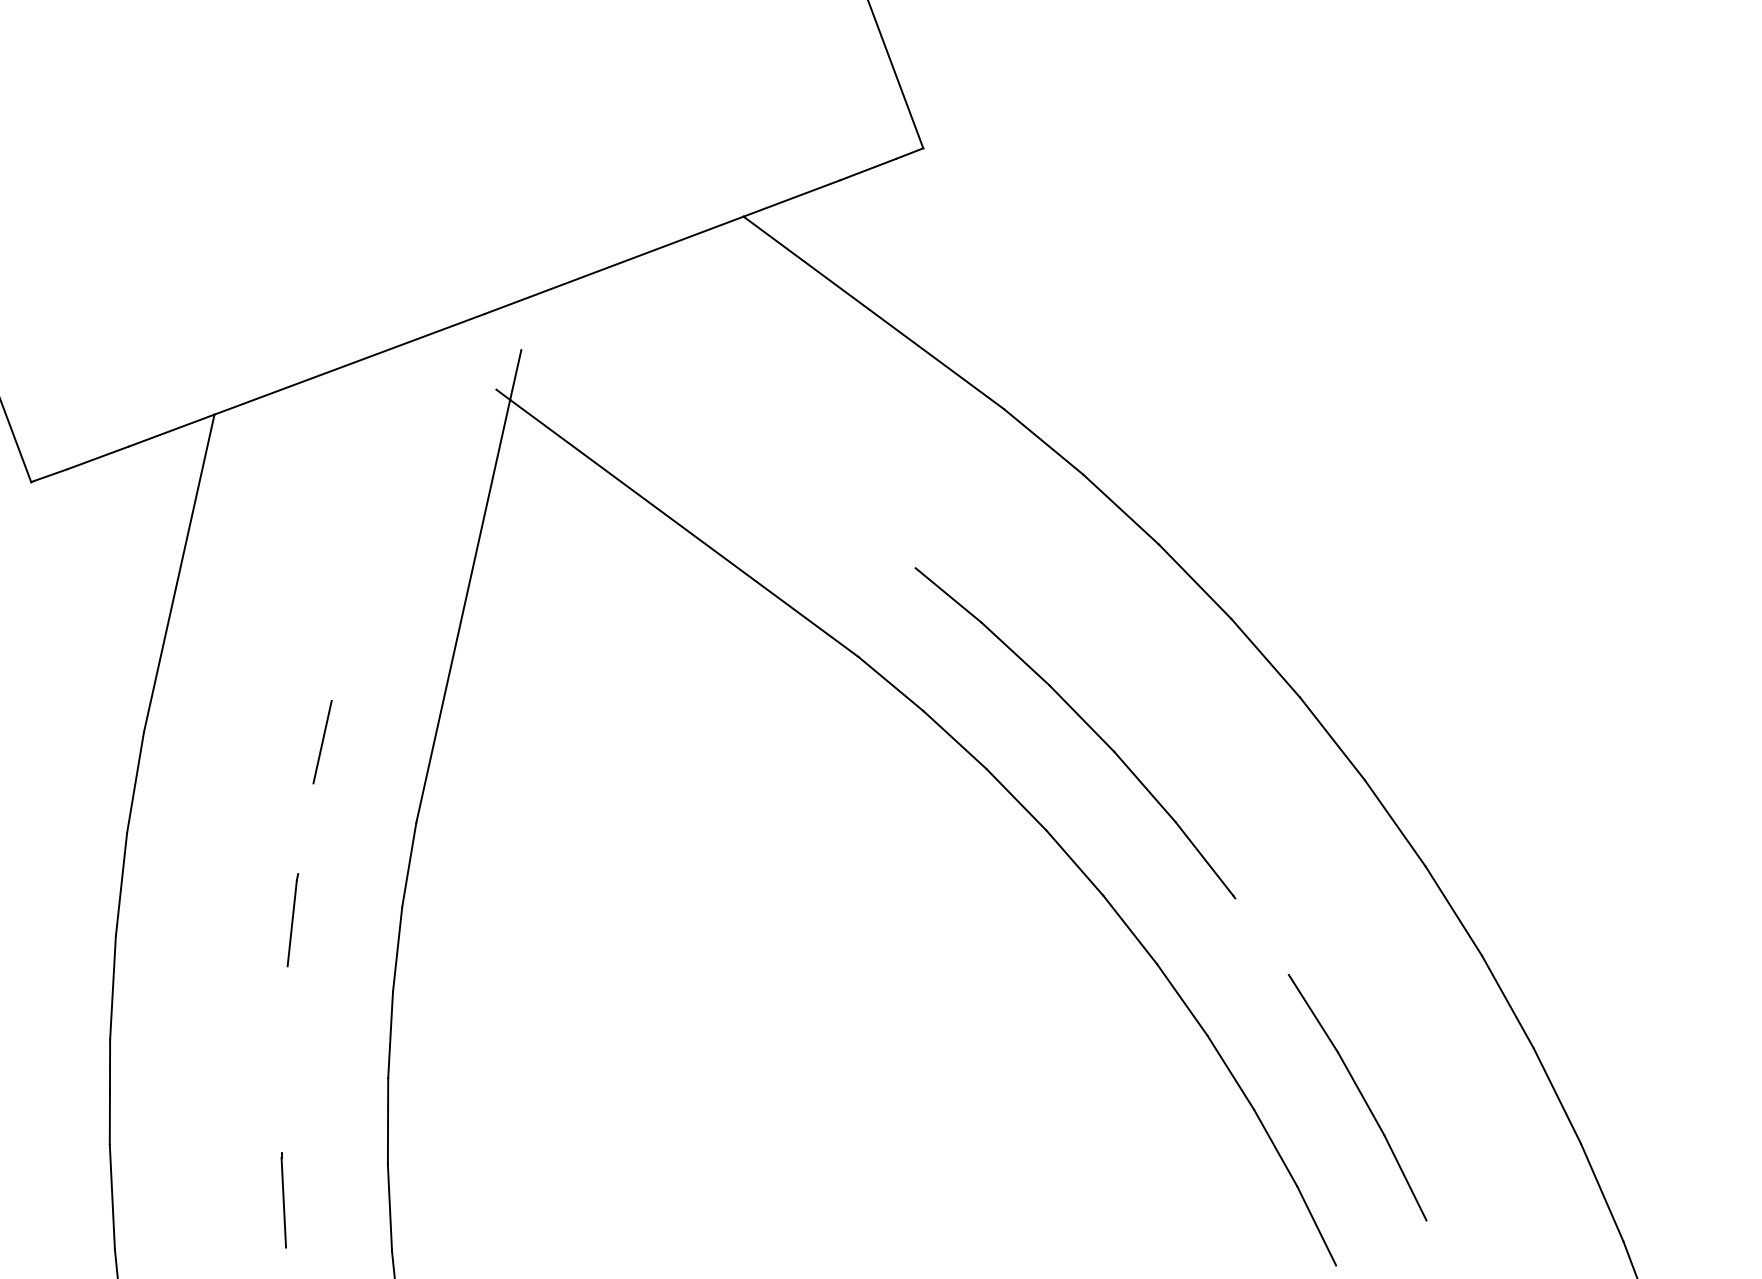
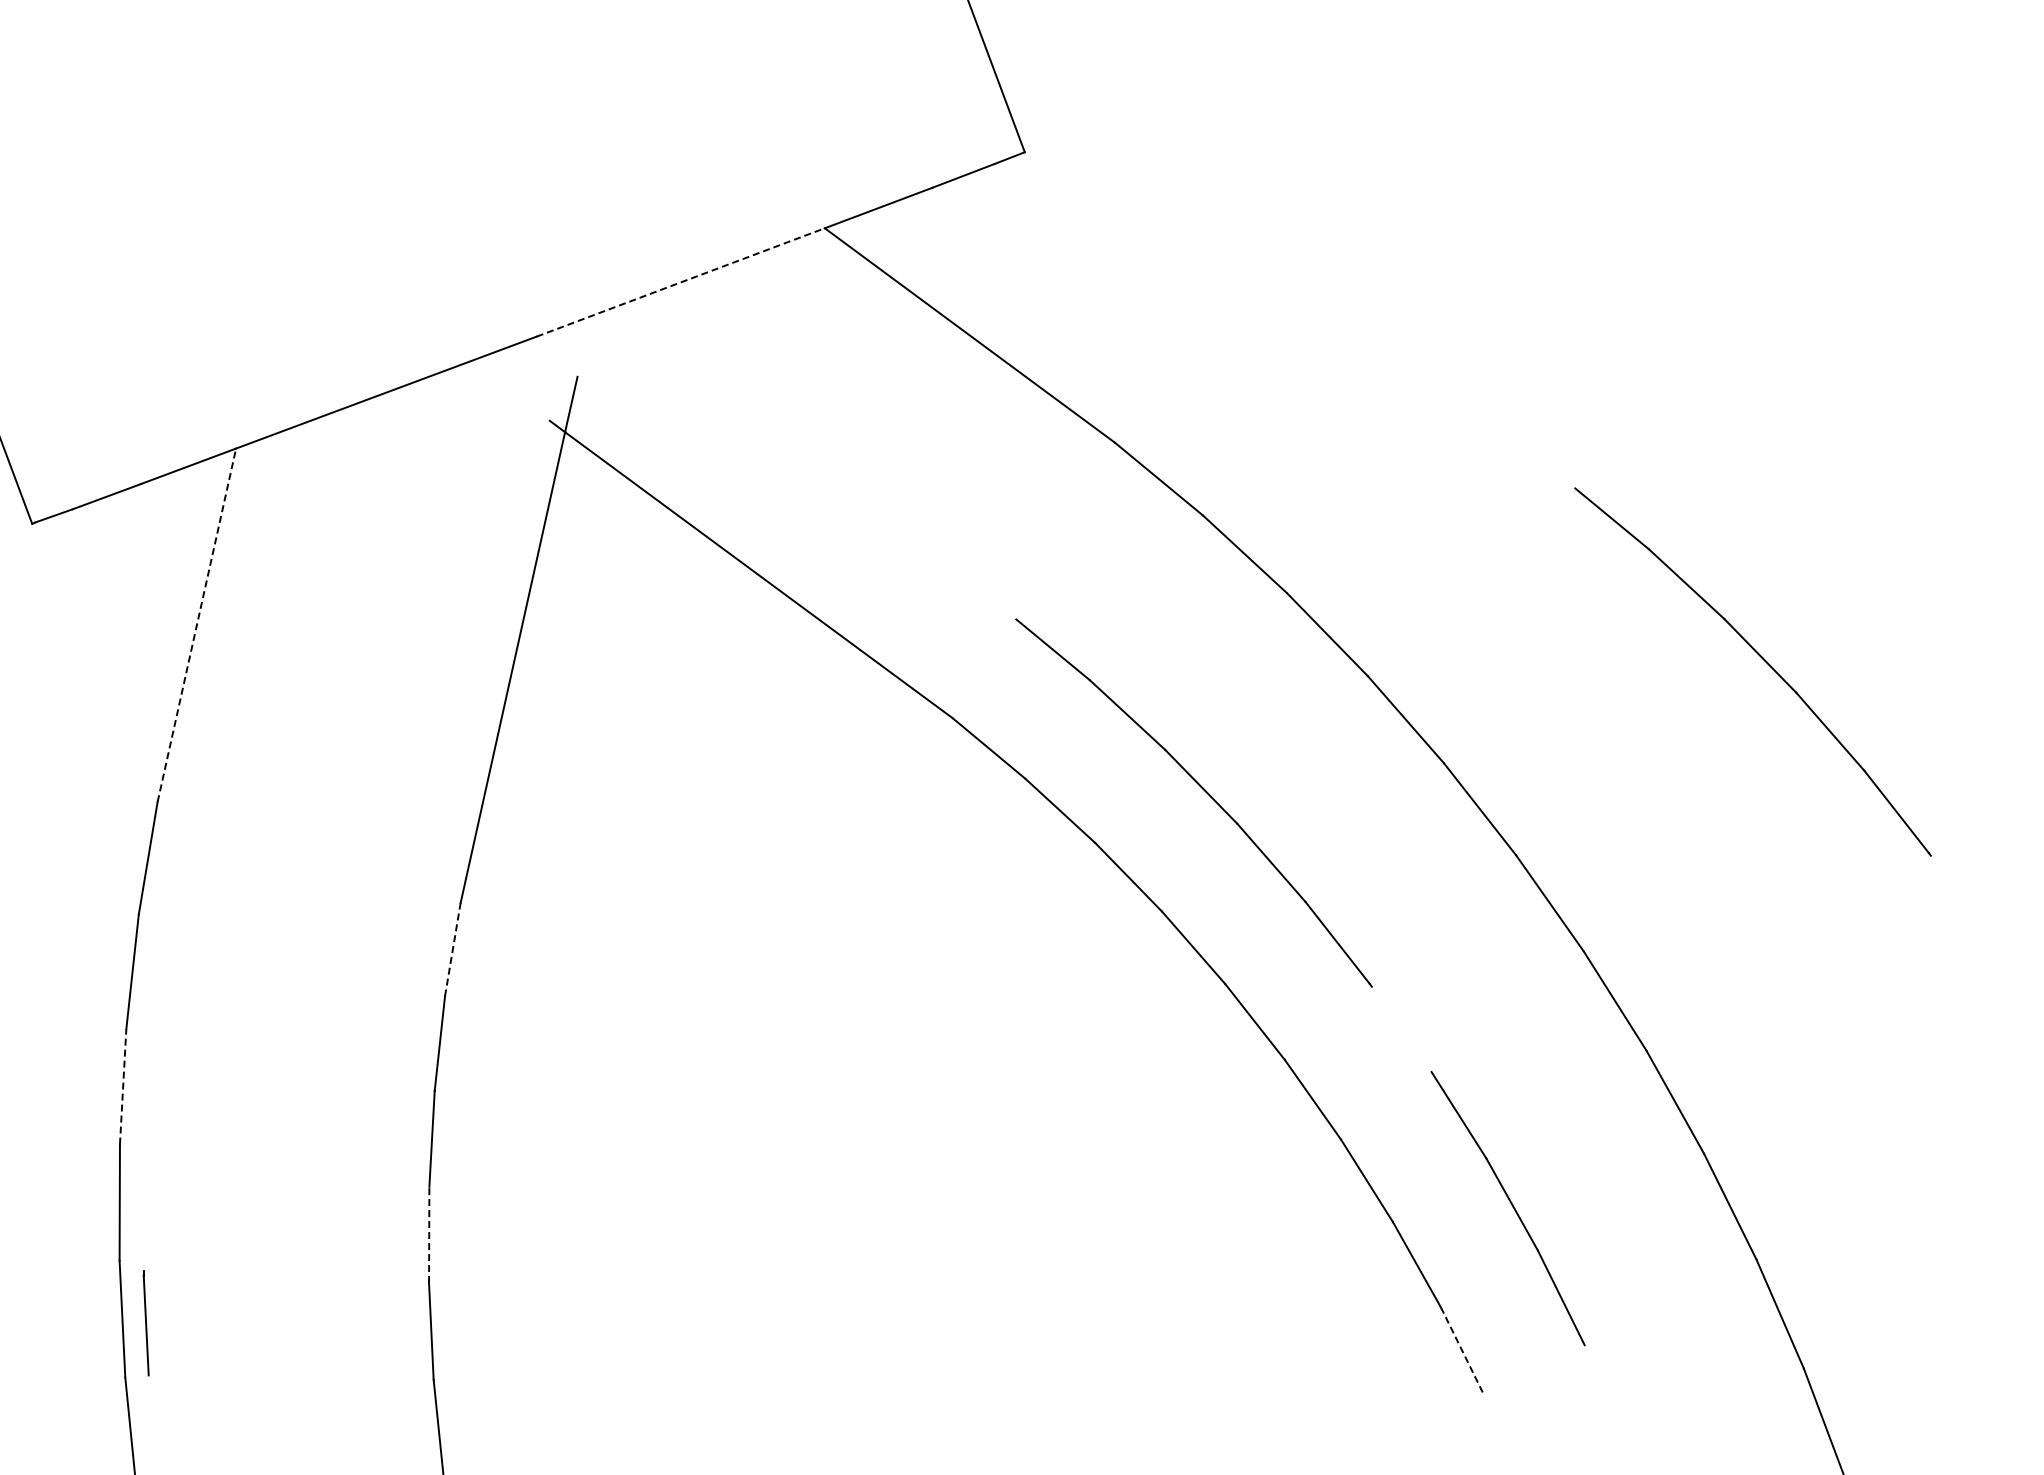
line: (613, 265) -> (680, 282), solid -> dashed
line: (178, 572) -> (196, 624), solid -> dashed
part: (1587, 605) -> (1763, 660), added
line: (322, 741) -> (356, 812), removed
line: (408, 864) -> (452, 949), solid -> dashed
line: (293, 919) -> (323, 1010), removed
line: (113, 987) -> (123, 1086), solid -> dashed
line: (388, 1120) -> (429, 1234), solid -> dashed
line: (283, 1200) -> (145, 1323), moved
line: (1316, 1226) -> (1462, 1351), solid -> dashed

